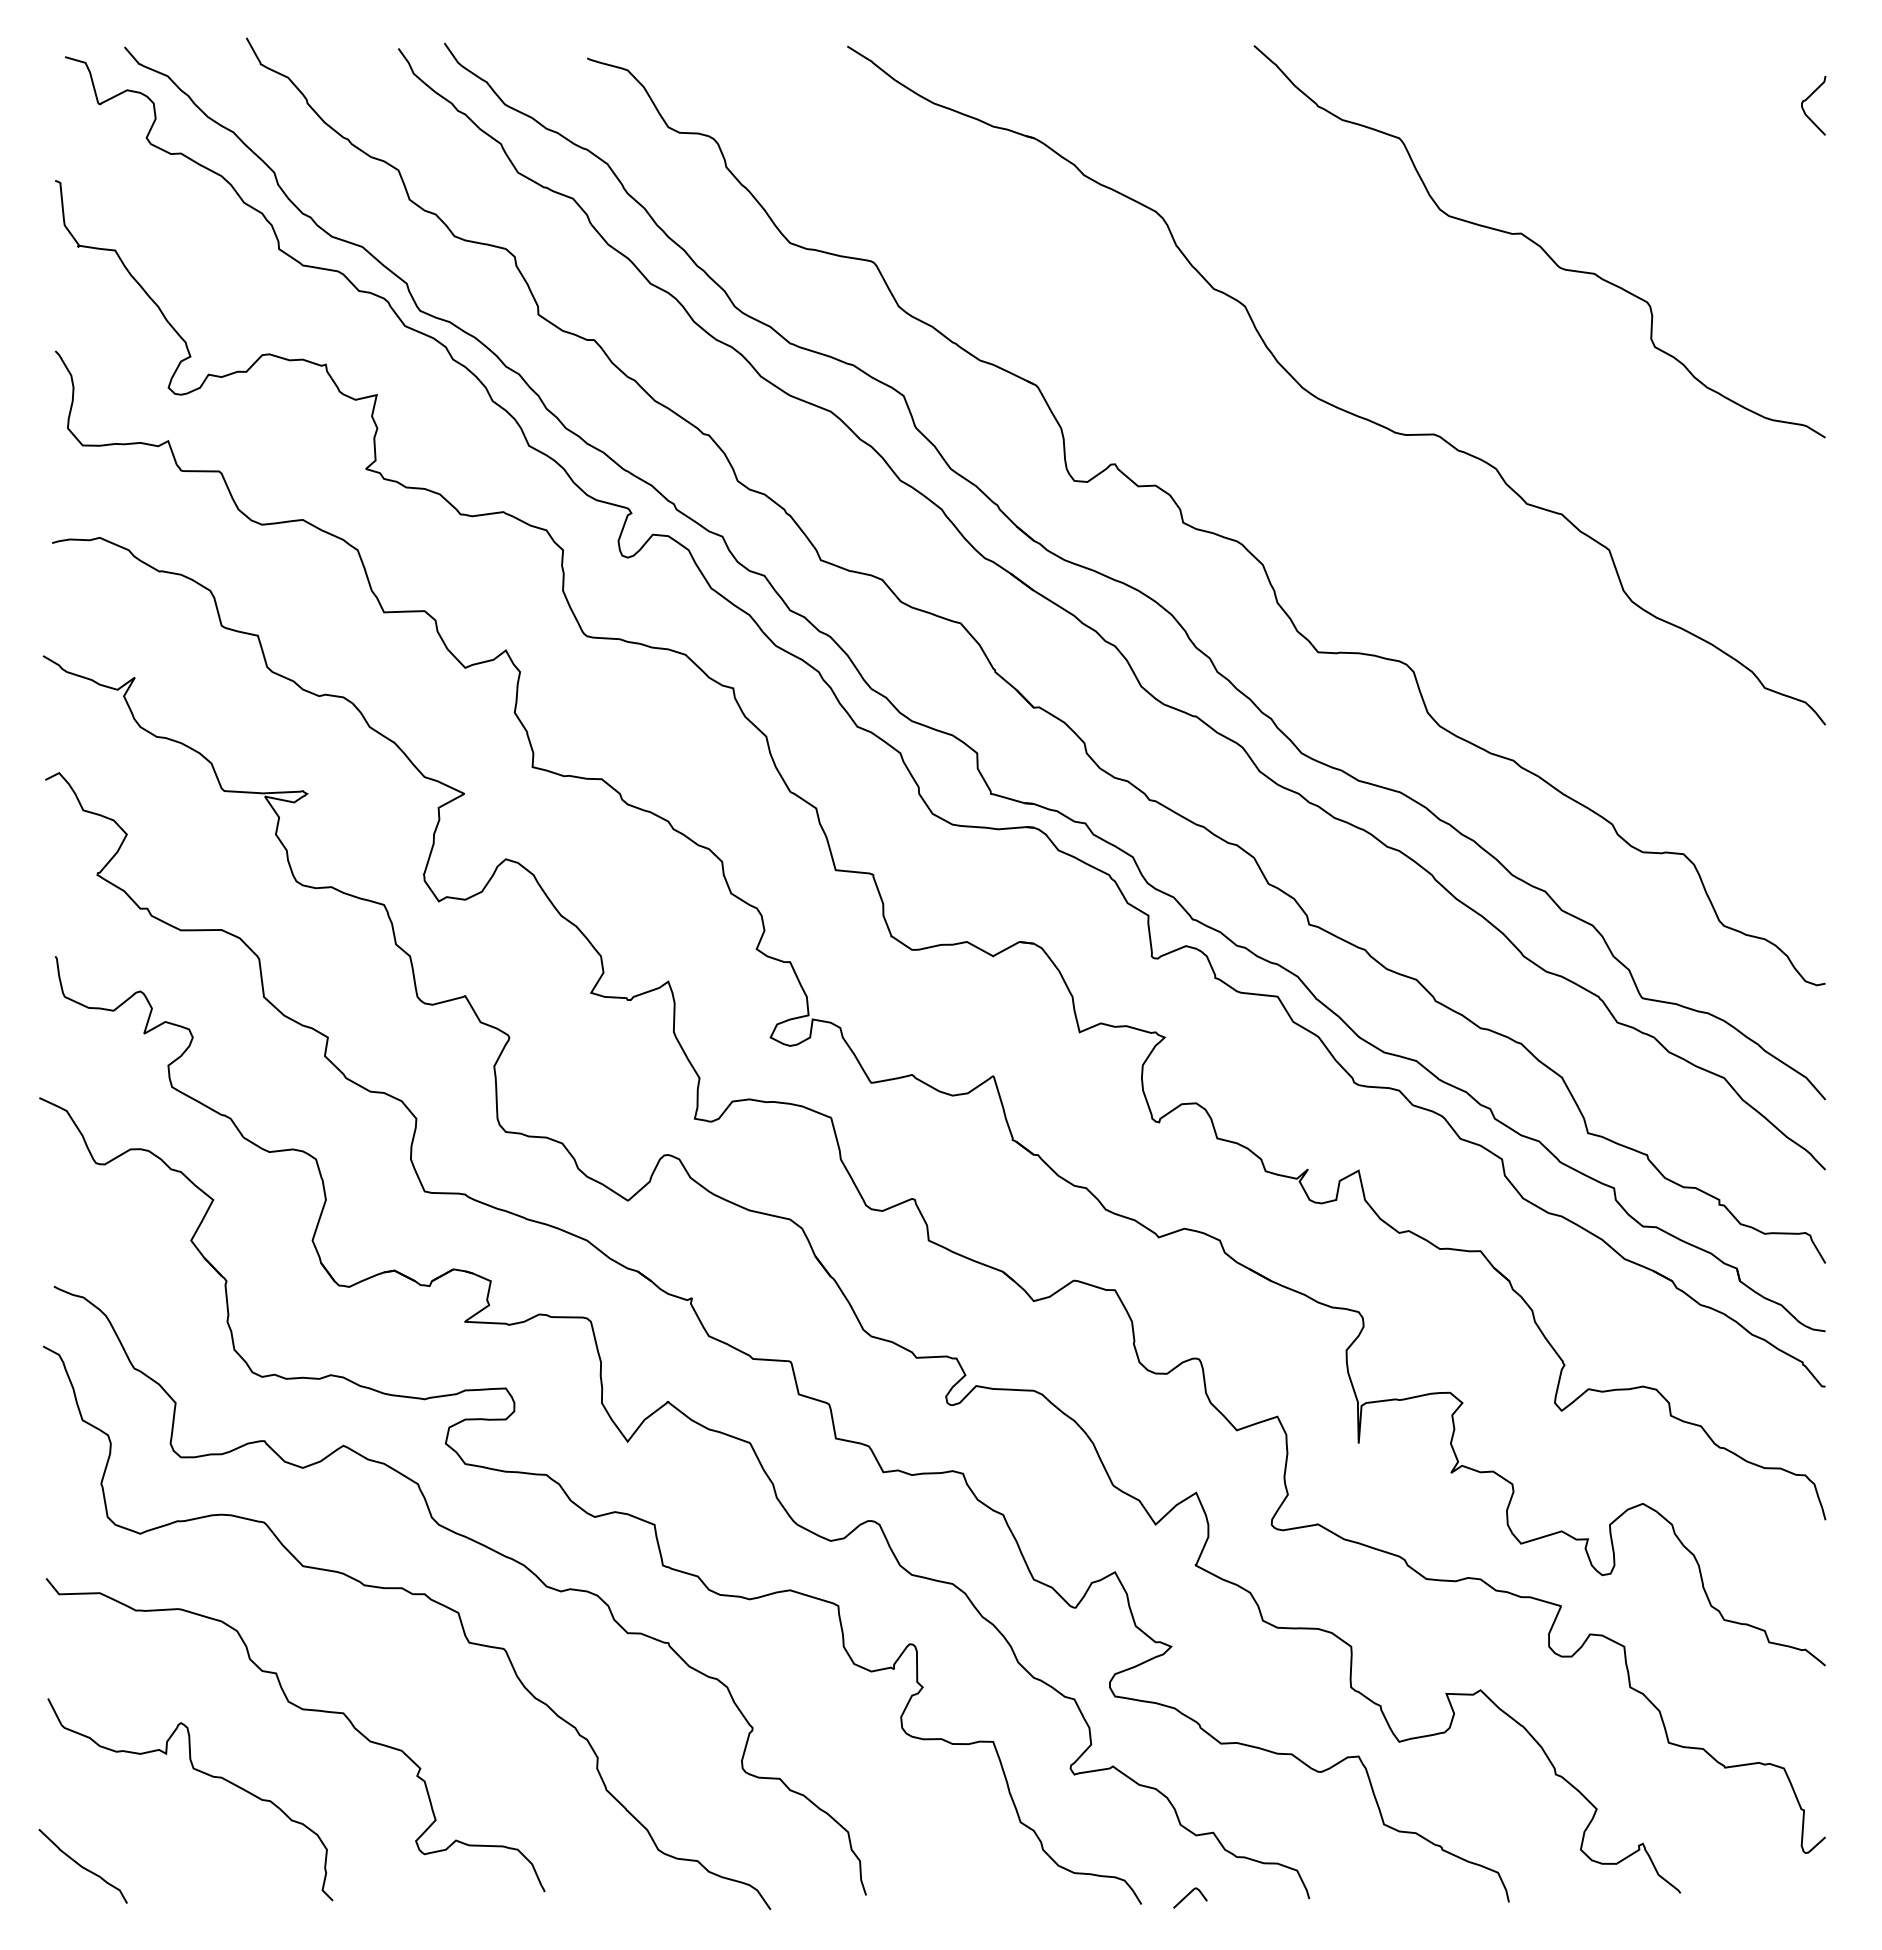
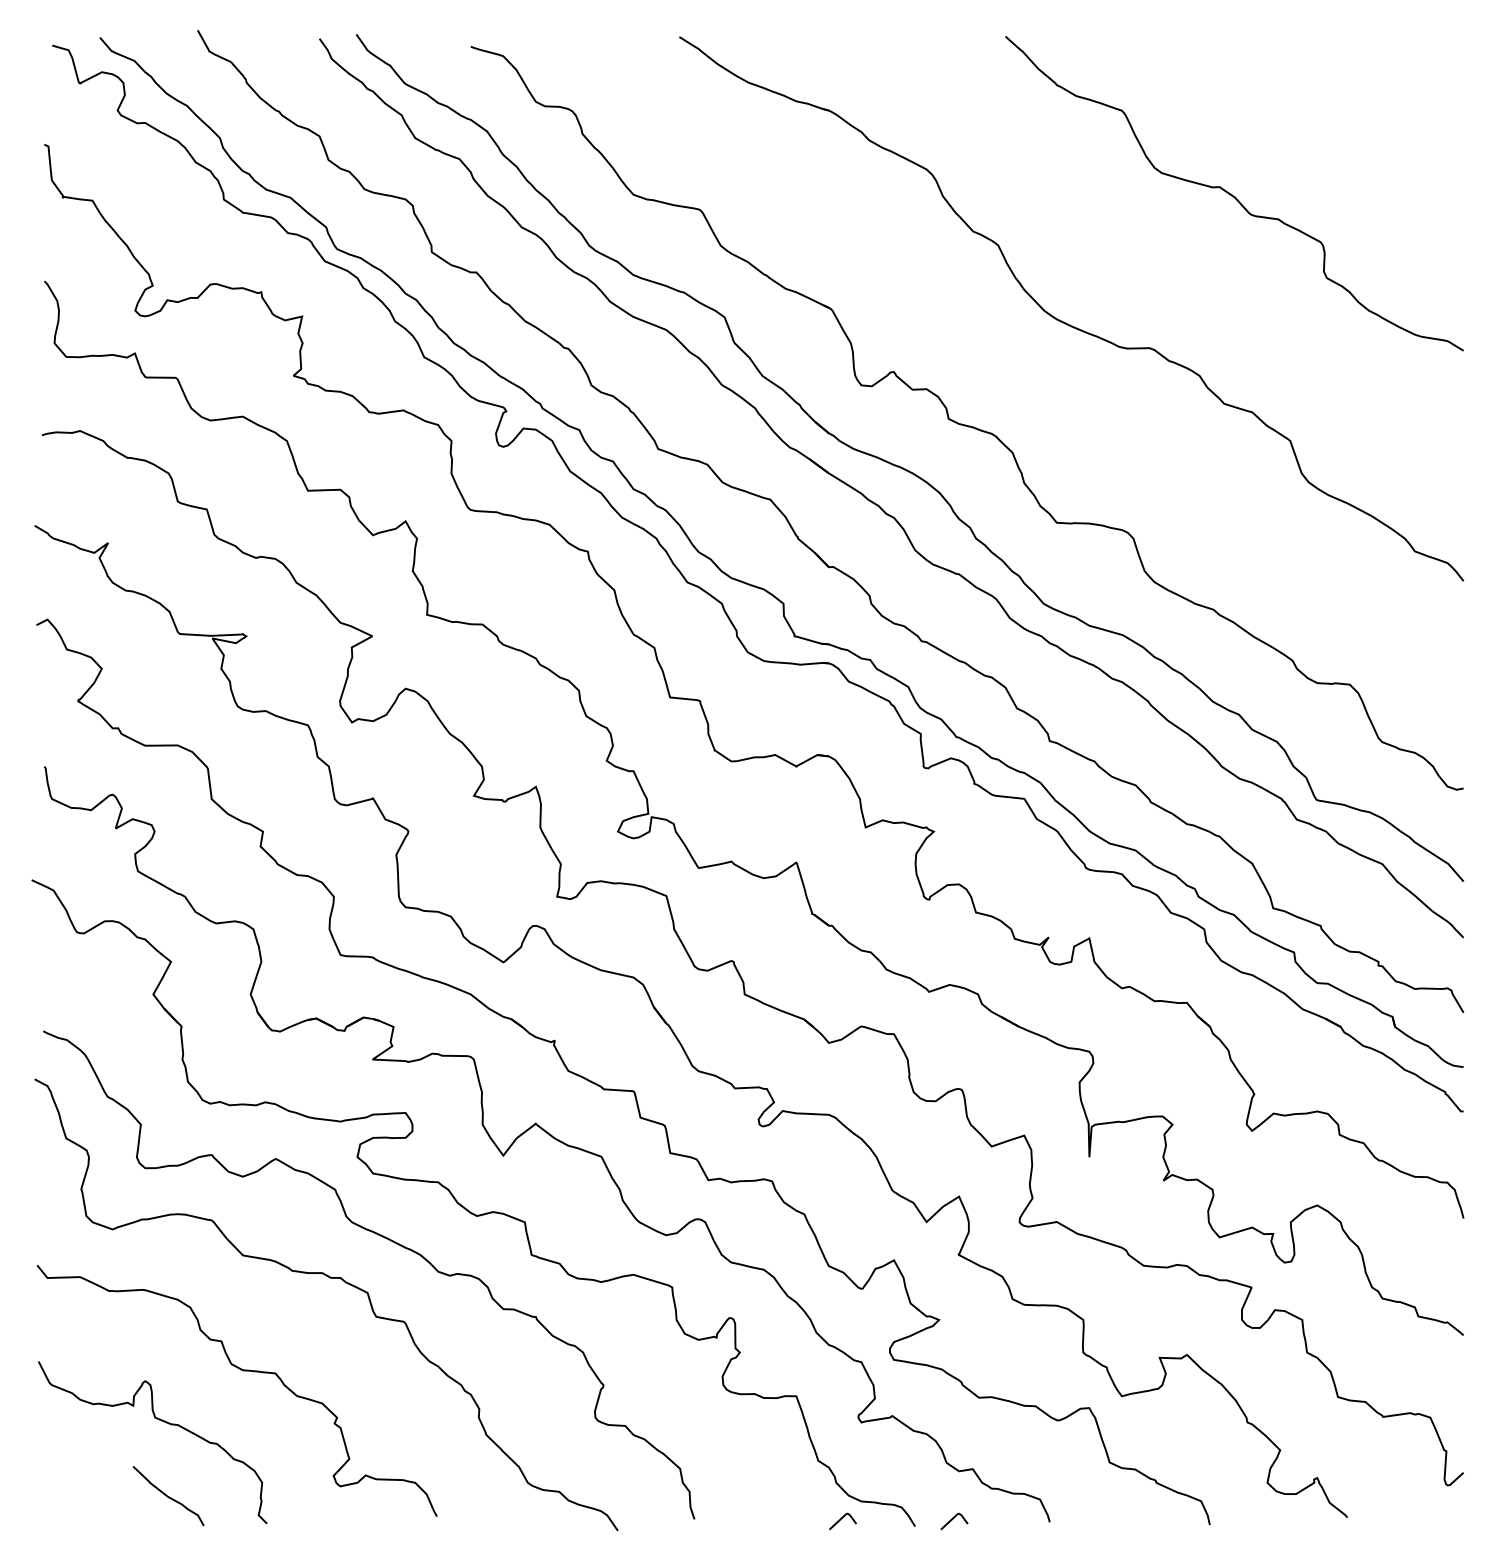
curve: (1807, 99) -> (1449, 79), removed
curve: (82, 1866) -> (168, 1496), moved
curve: (1049, 1895) -> (841, 1519), added

